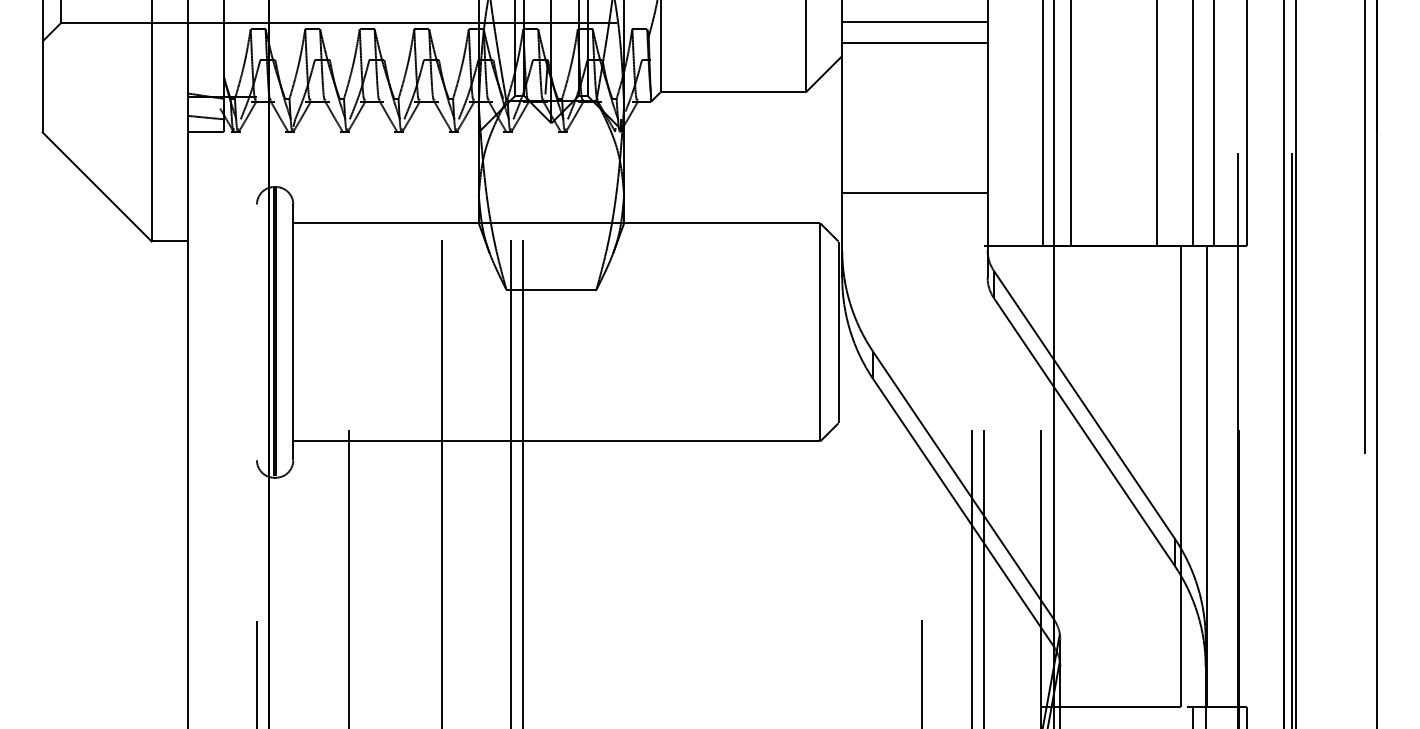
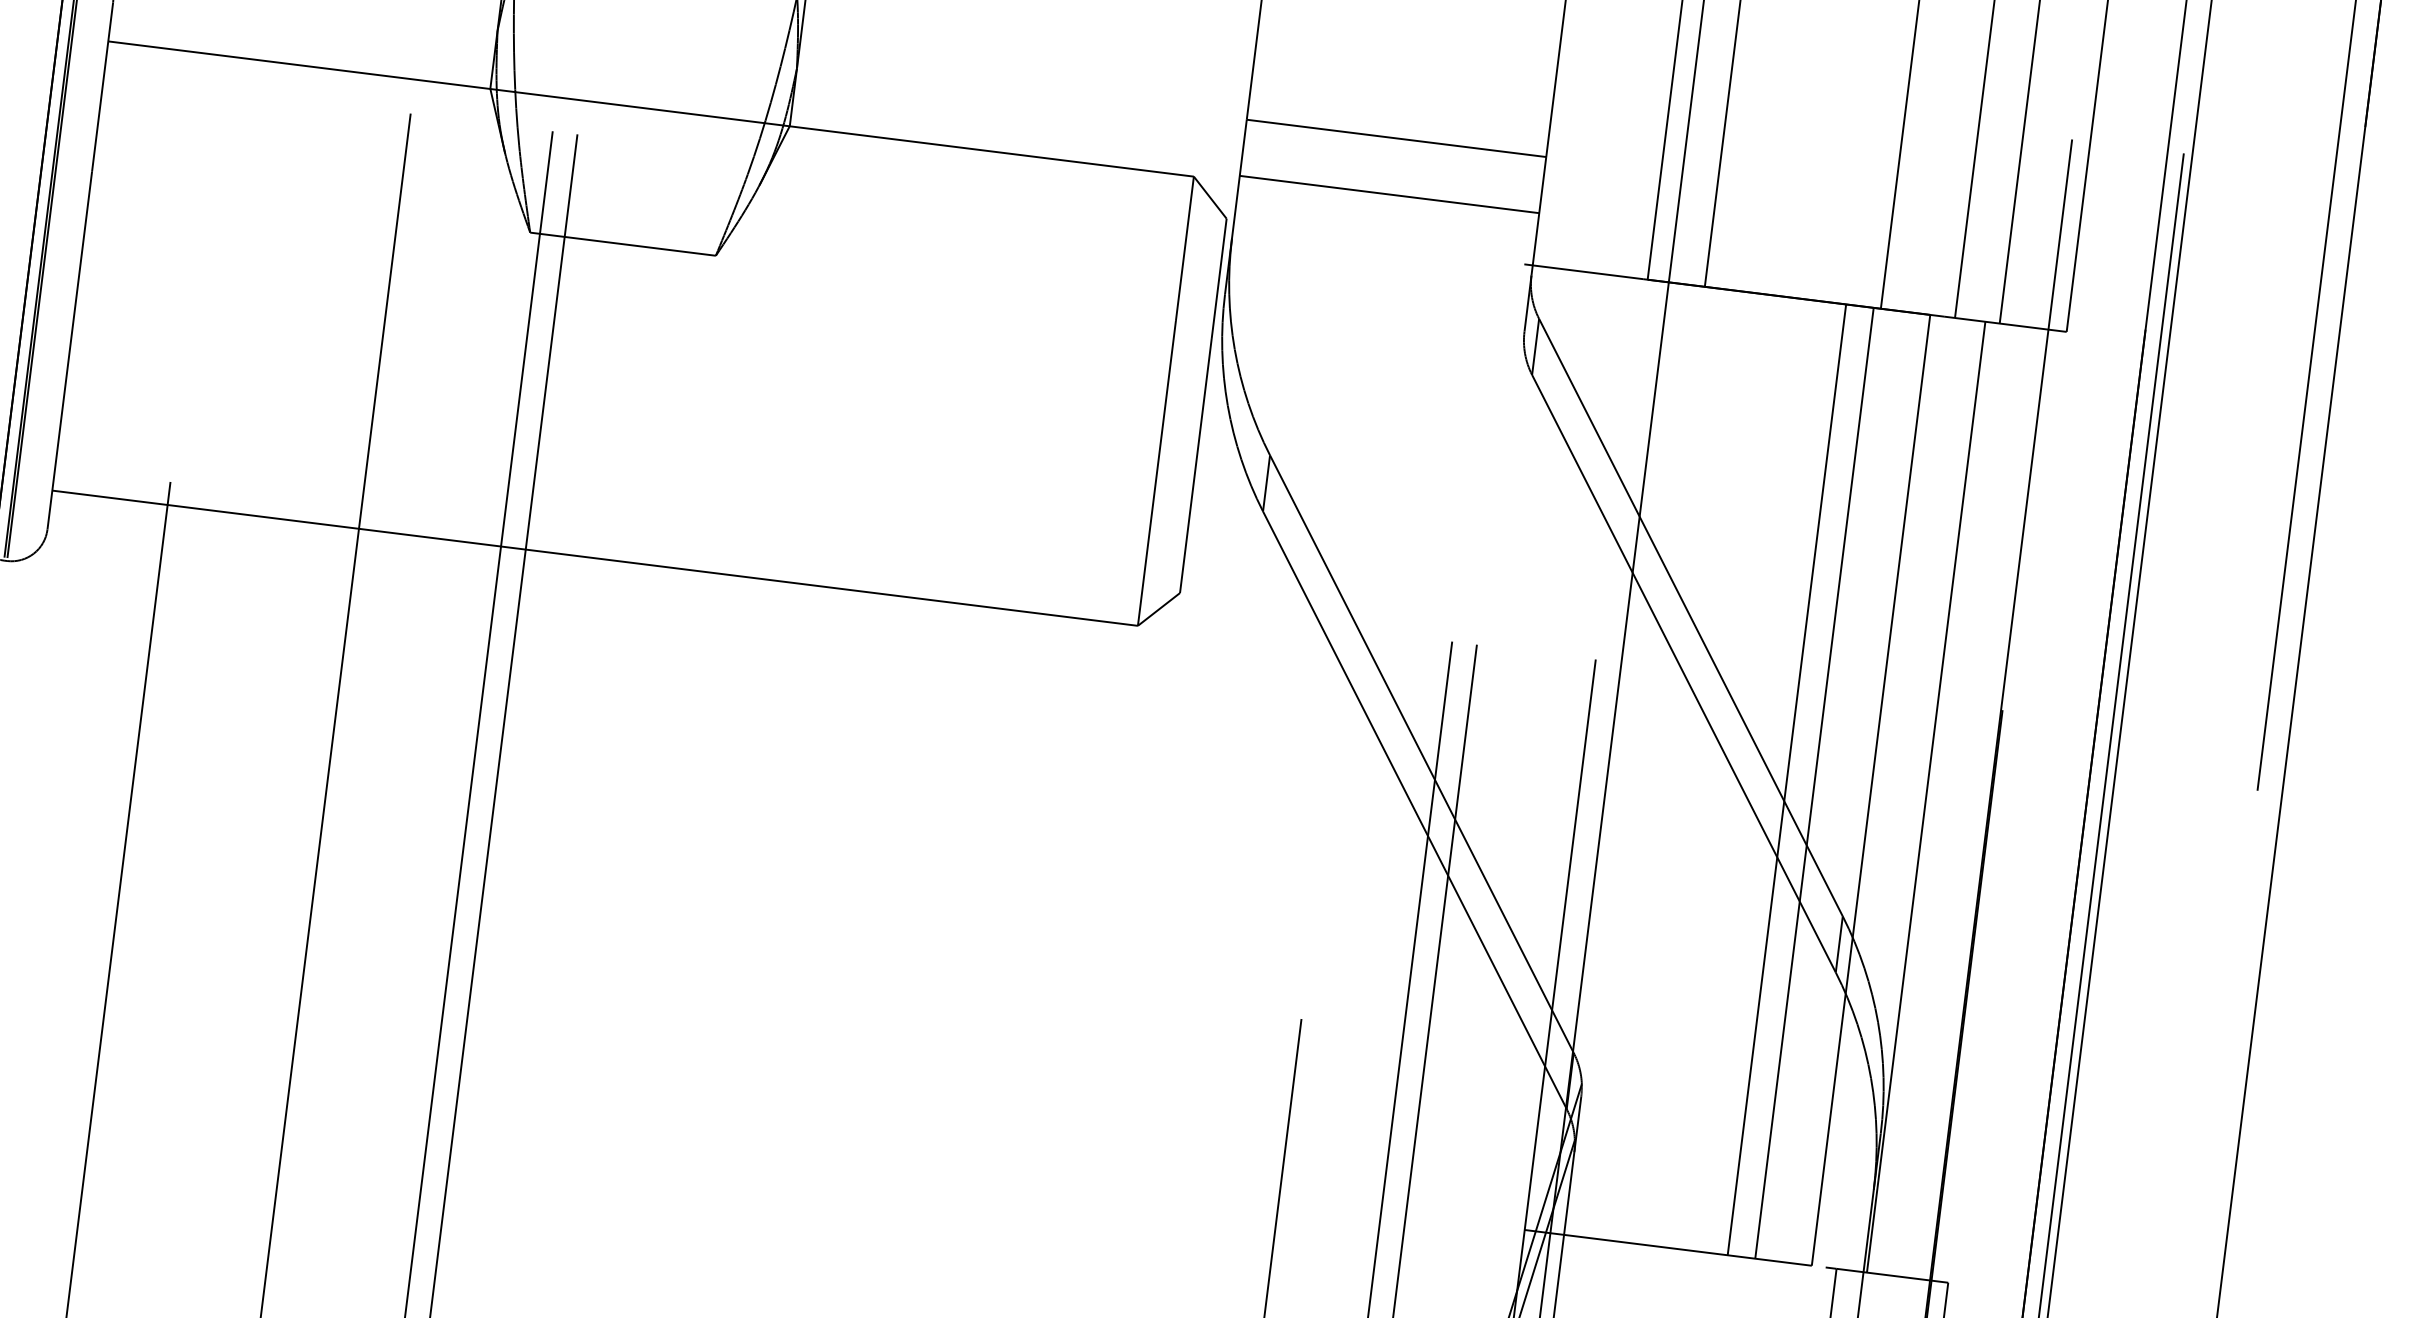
line: (914, 220) -> (1388, 194), added
line: (1139, 476) -> (1786, 779), added
line: (1153, 476) -> (1815, 783), added

